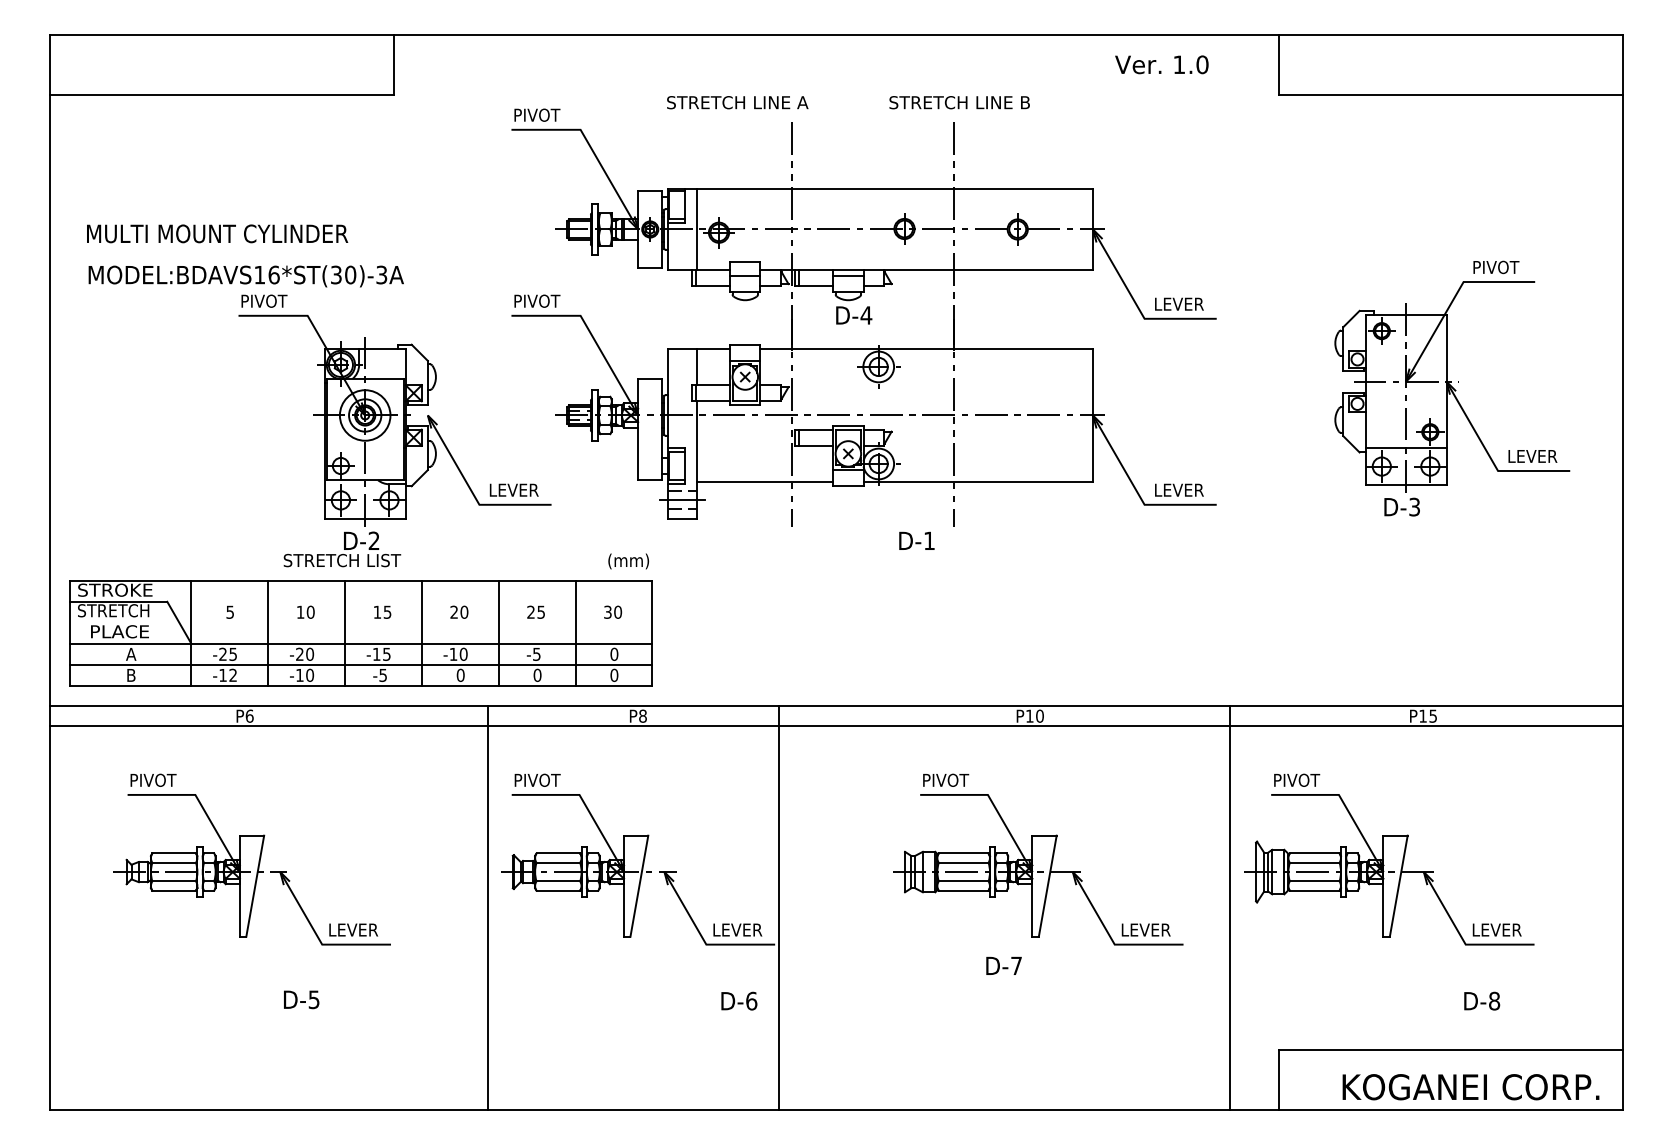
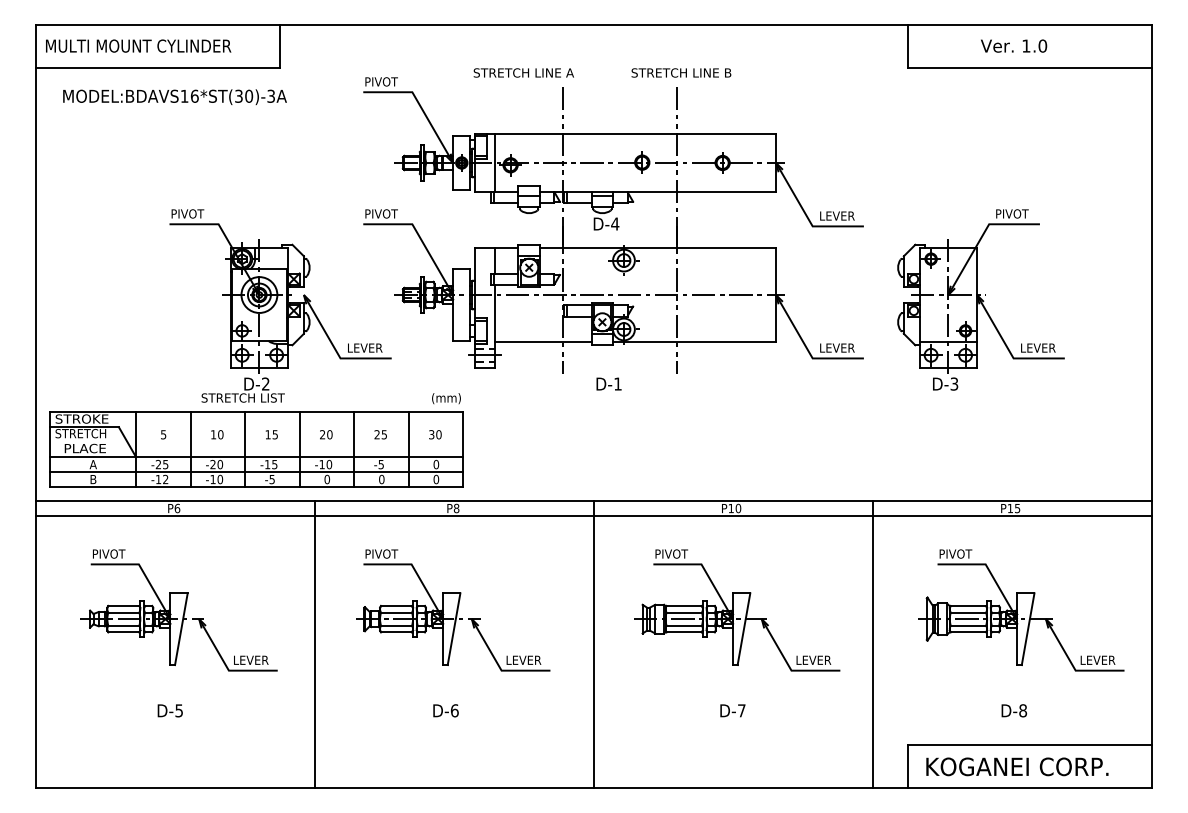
text: (1162, 63) -> (1014, 45), moved
text: (217, 233) -> (138, 45), moved
text: (245, 275) -> (174, 96), moved
part: (1451, 387) -> (980, 299), moved
text: (916, 540) -> (608, 383), moved
part: (1389, 859) -> (1021, 610), moved
line: (487, 907) -> (314, 644), moved
line: (779, 907) -> (594, 644), moved
text: (1003, 965) -> (732, 710), moved
text: (300, 999) -> (169, 710), moved
text: (738, 1000) -> (445, 710), moved
text: (1482, 1000) -> (1014, 710), moved
text: (1471, 1086) -> (1017, 766), moved

